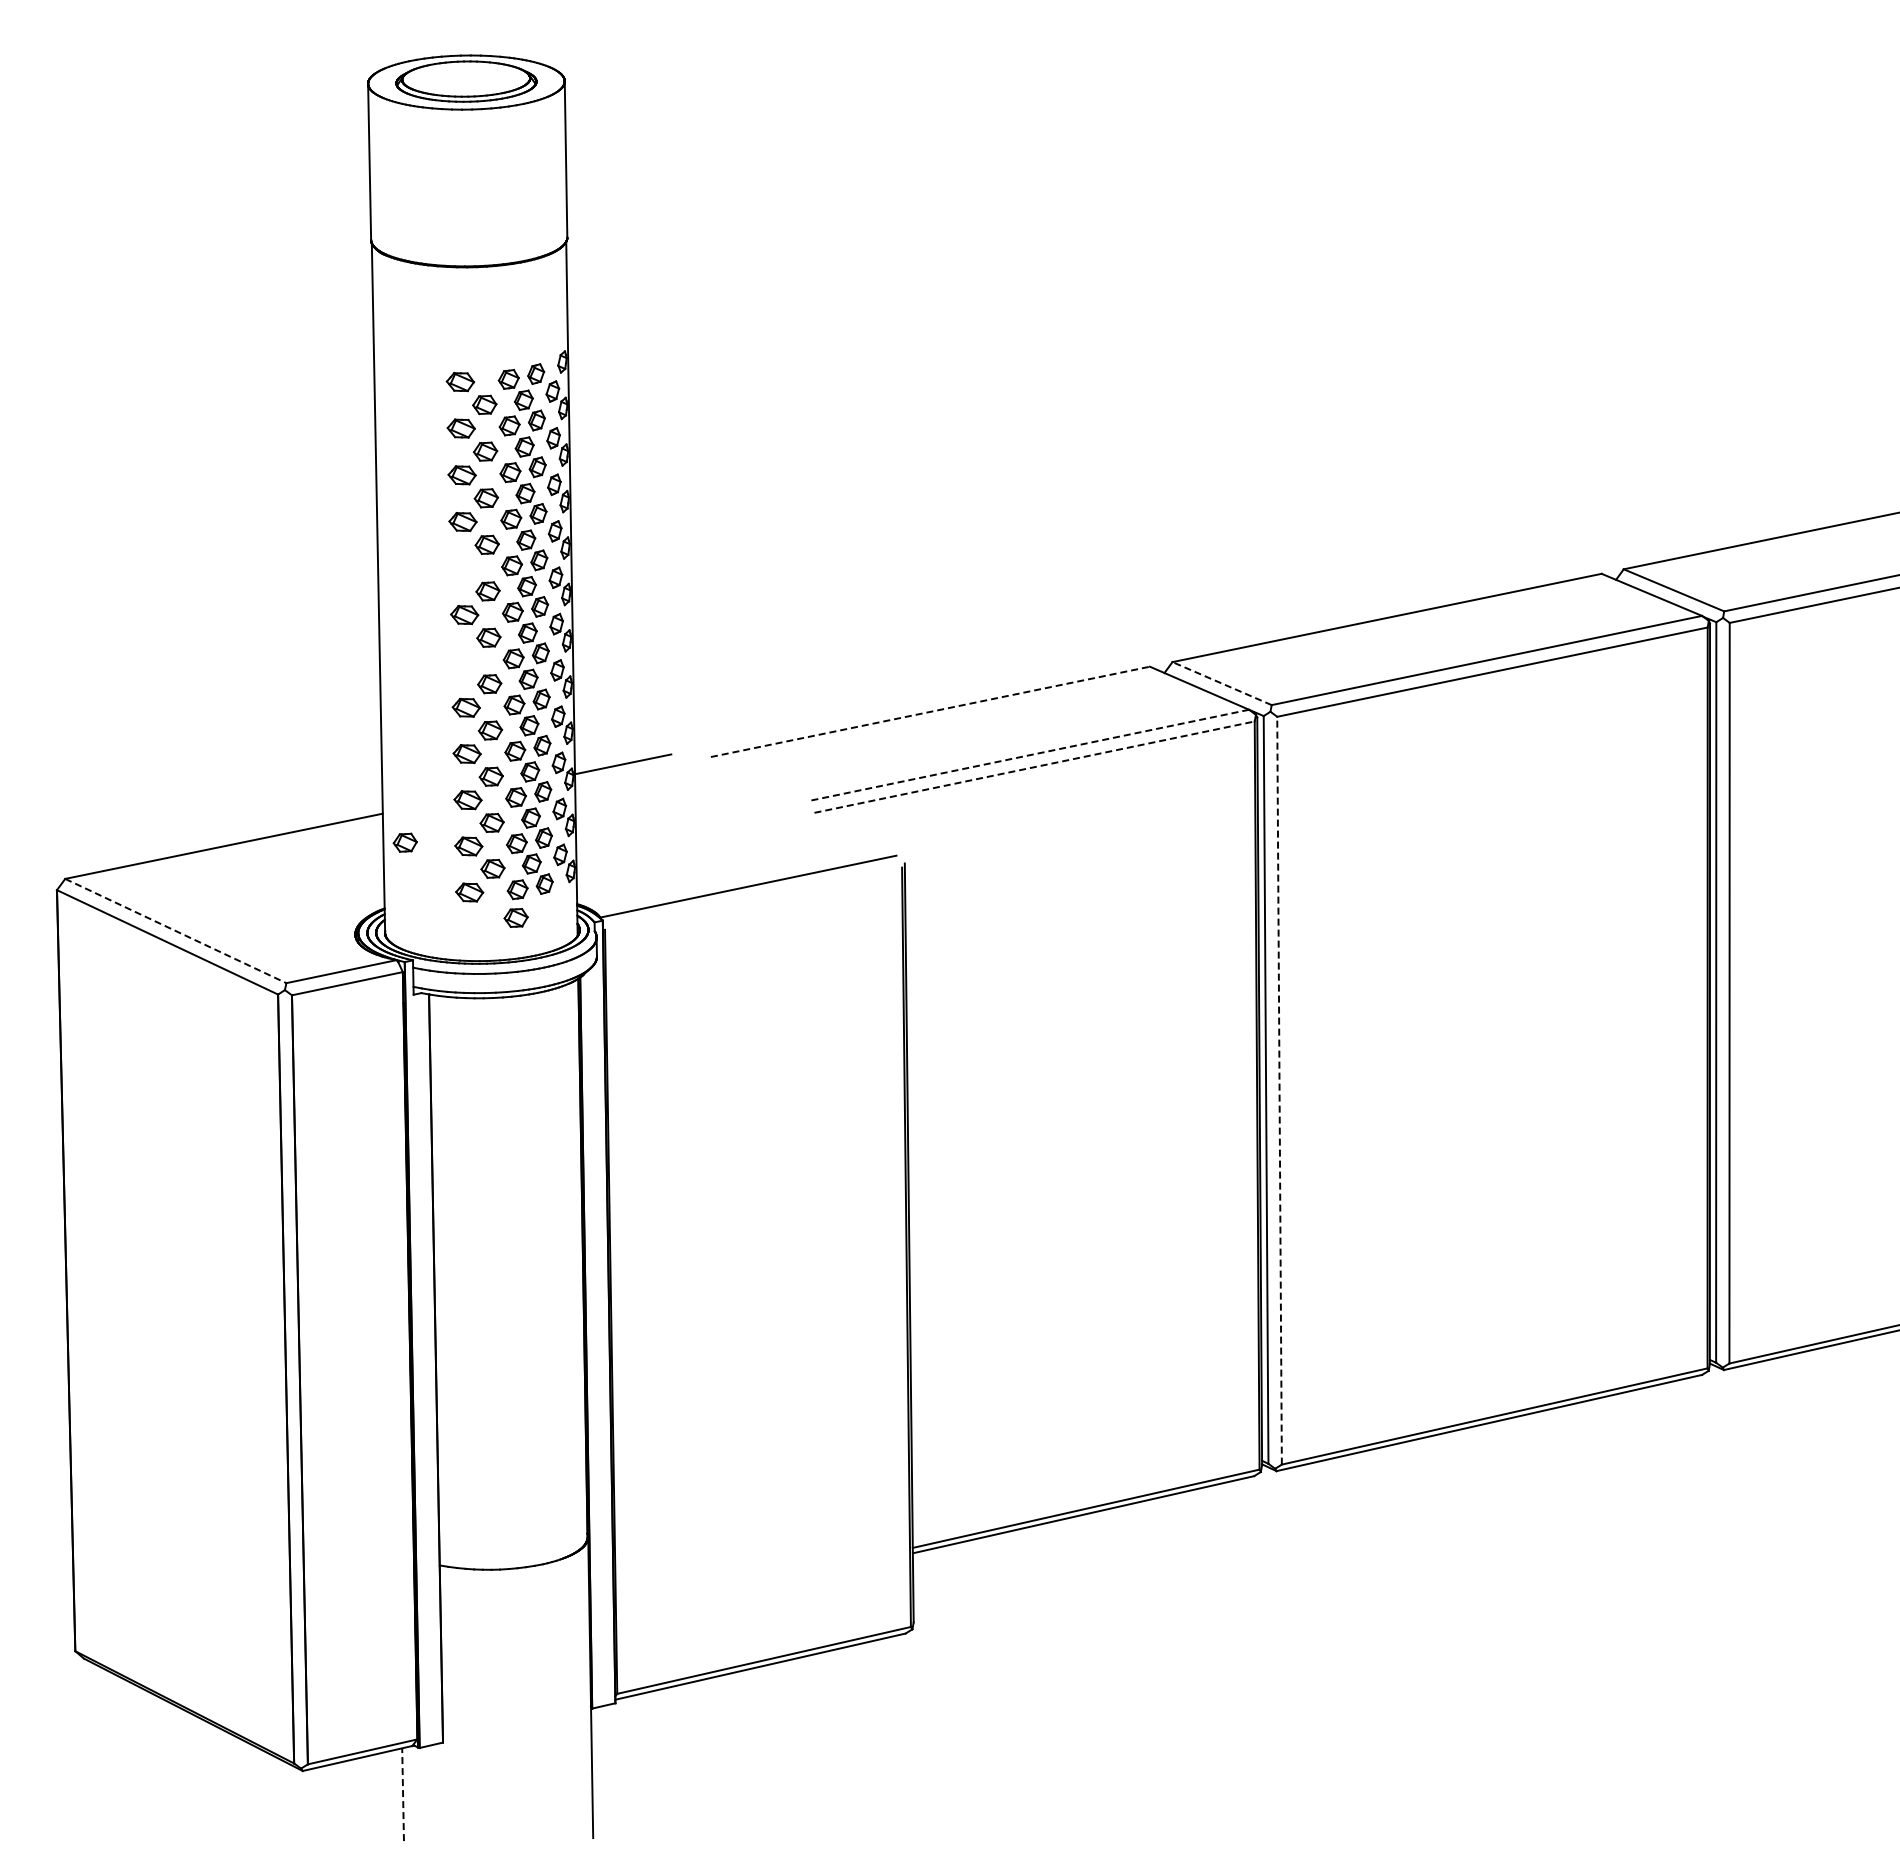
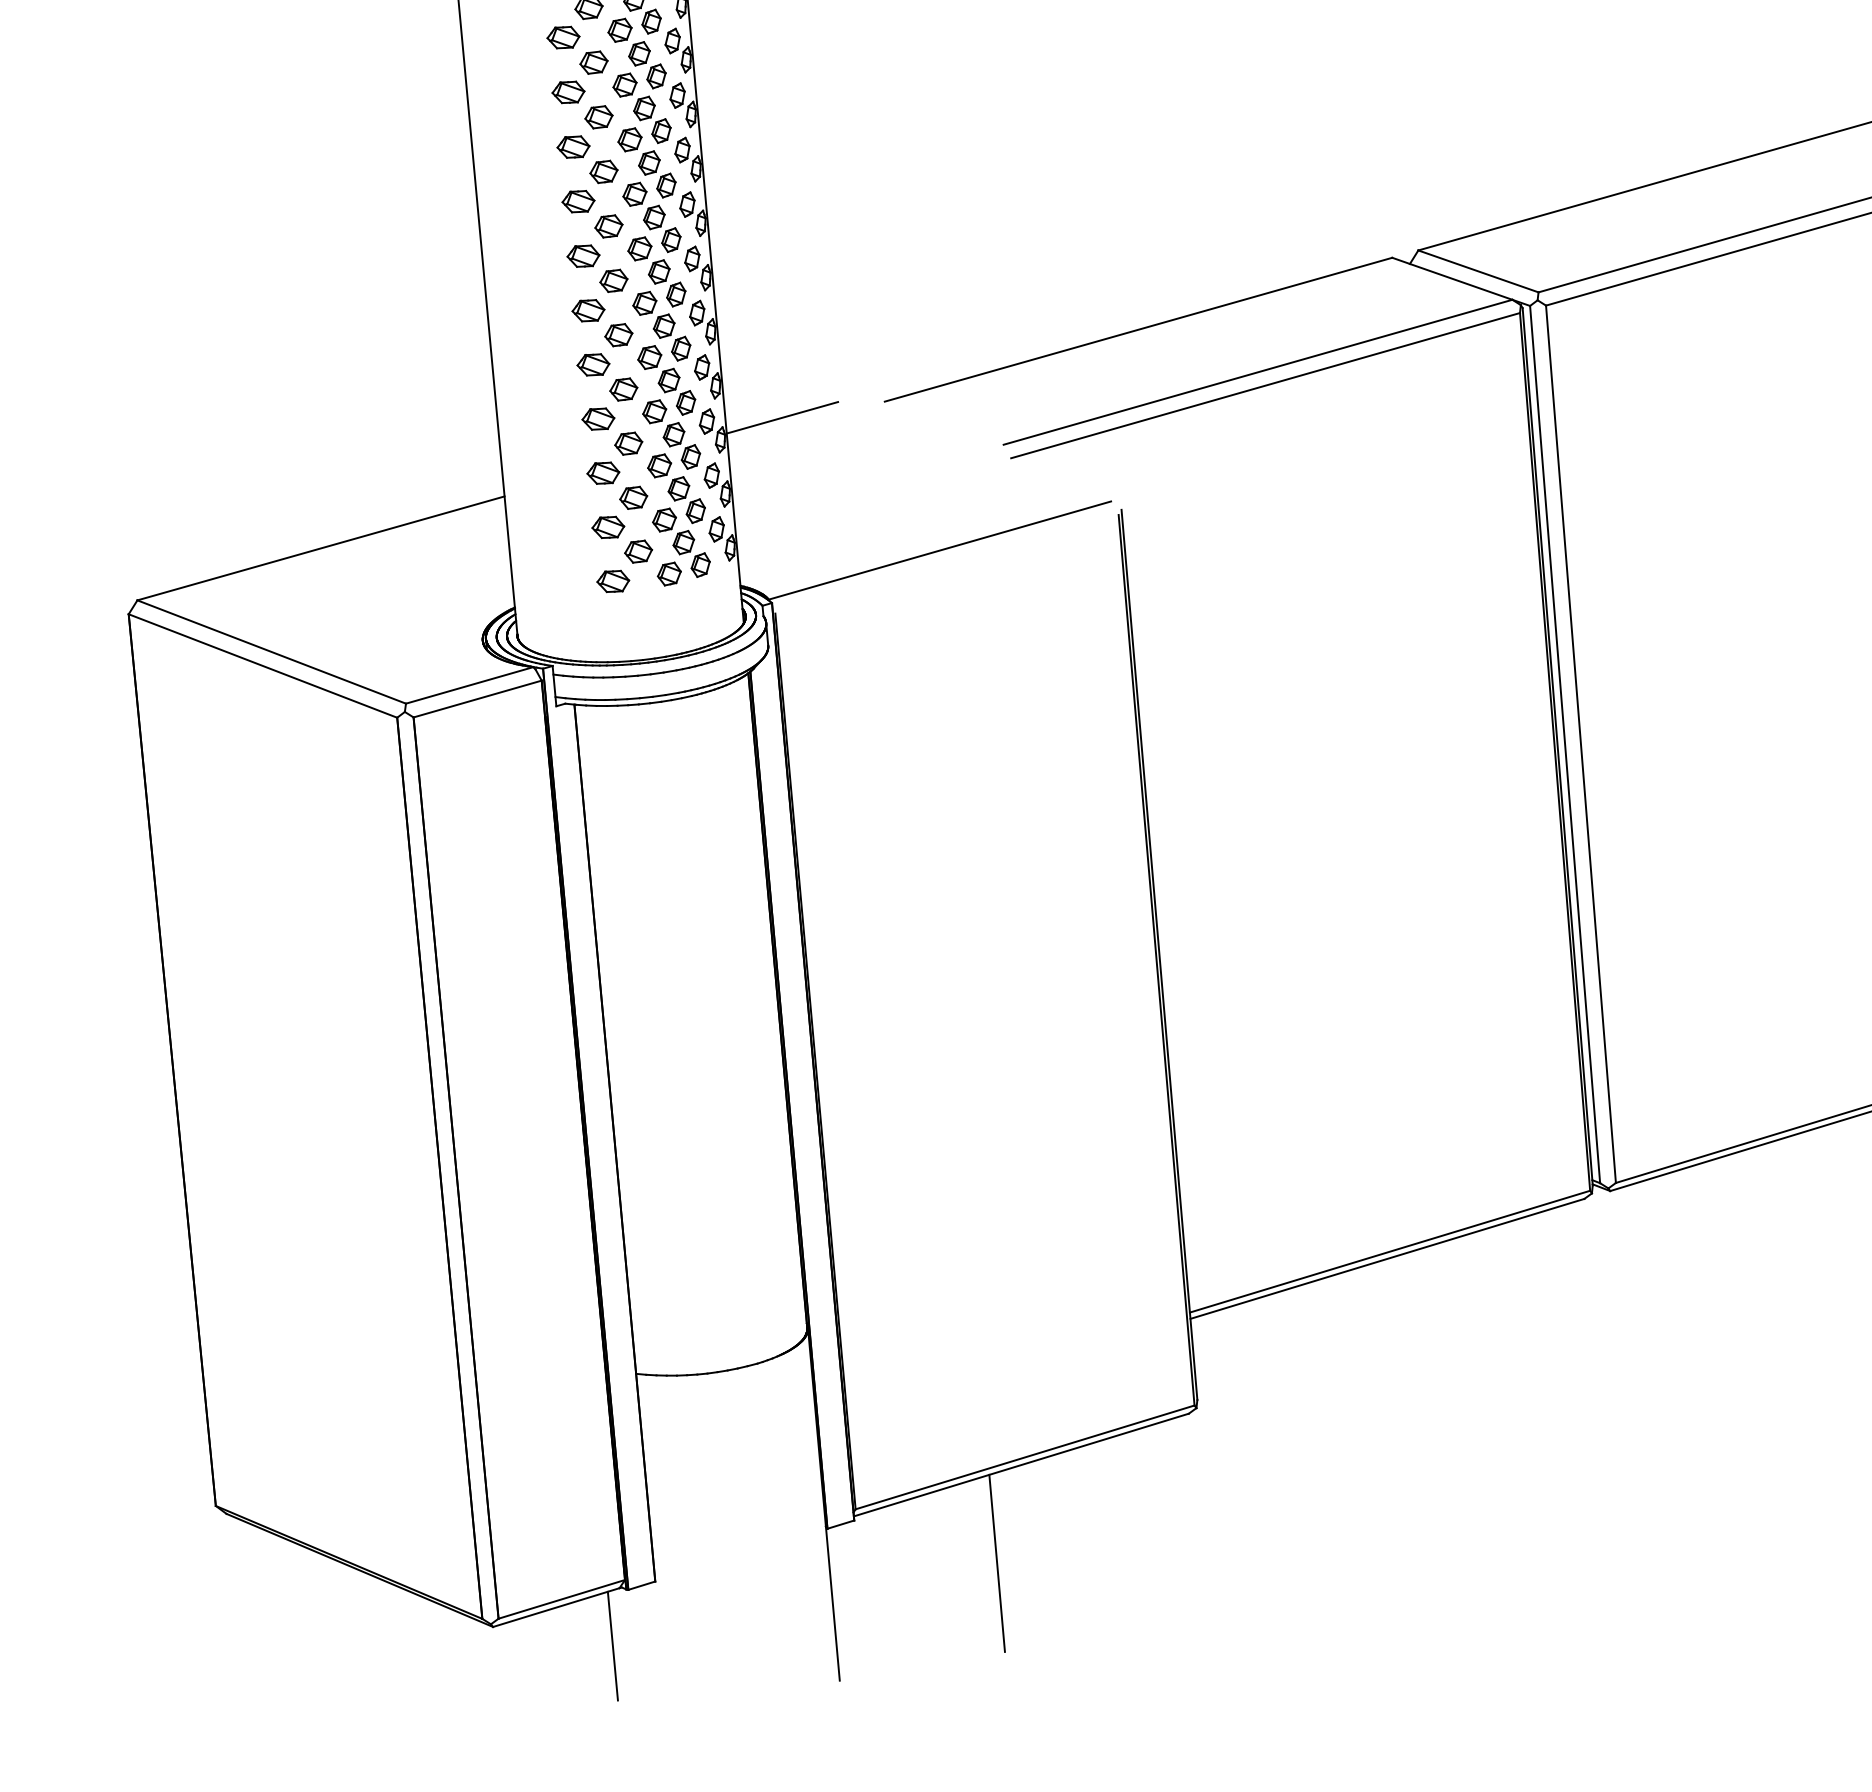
part: (463, 568) -> (578, 201), added
part: (465, 661) -> (588, 310), added
line: (1221, 683) -> (1477, 271), dashed -> solid
line: (930, 711) -> (1138, 329), dashed -> solid
line: (1029, 755) -> (1258, 372), dashed -> solid
line: (1034, 767) -> (1265, 386), dashed -> solid
part: (404, 842) -> (532, 528), removed
part: (515, 917) -> (669, 606), removed
line: (176, 931) -> (272, 652), dashed -> solid
line: (1279, 1090) -> (1580, 744), dashed -> solid
line: (733, 1748) -> (996, 1563), added
line: (403, 1794) -> (613, 1645), dashed -> solid

